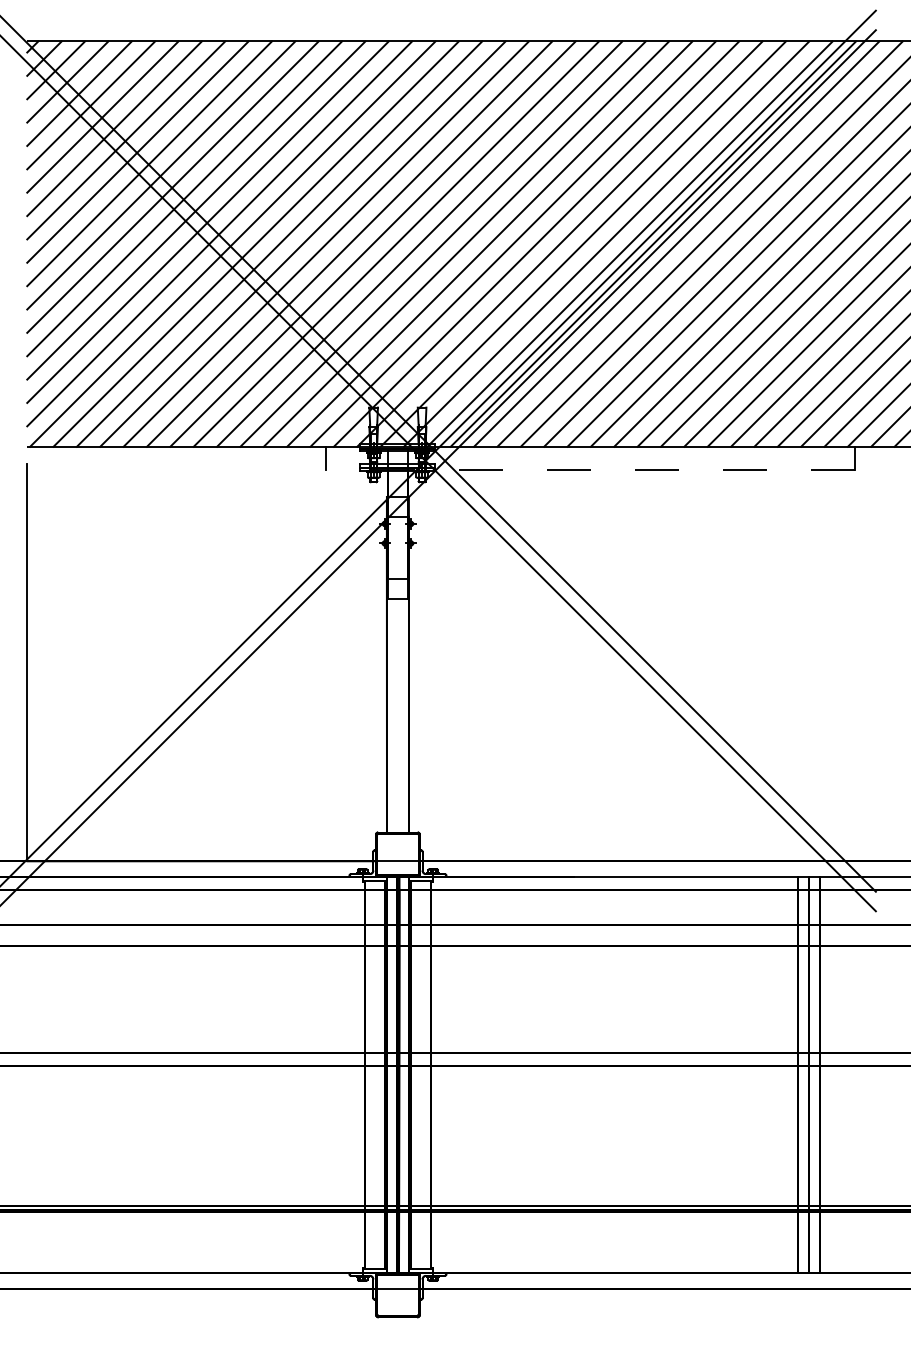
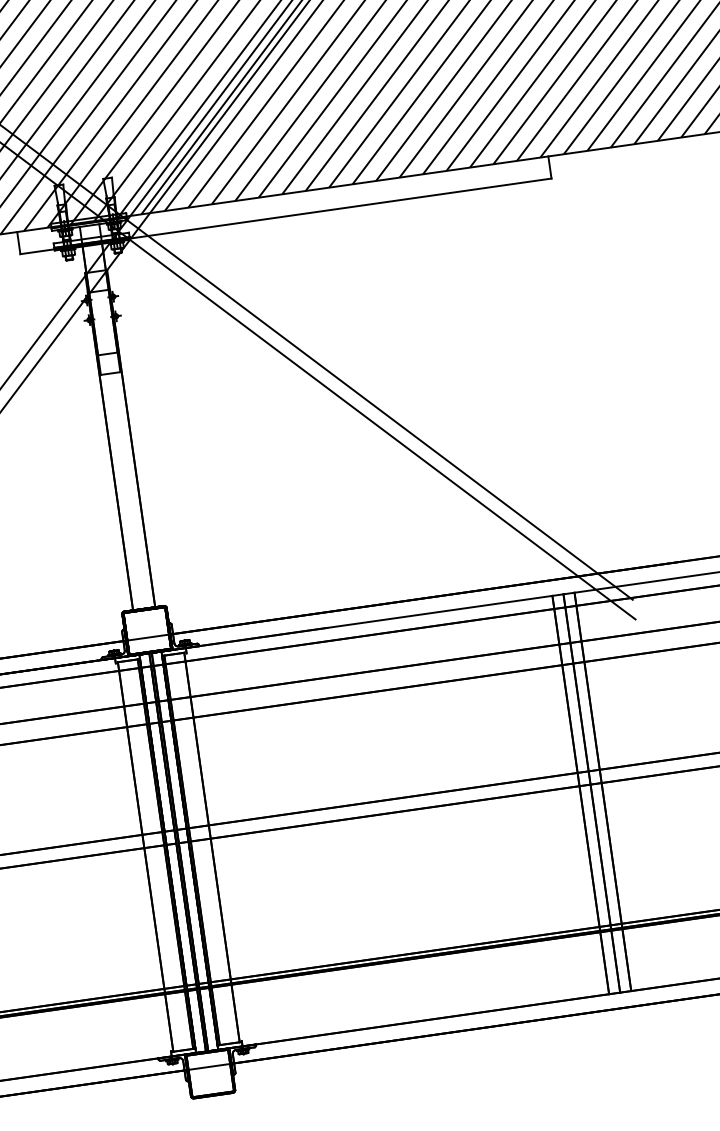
line: (590, 469) -> (285, 216), dashed -> solid

